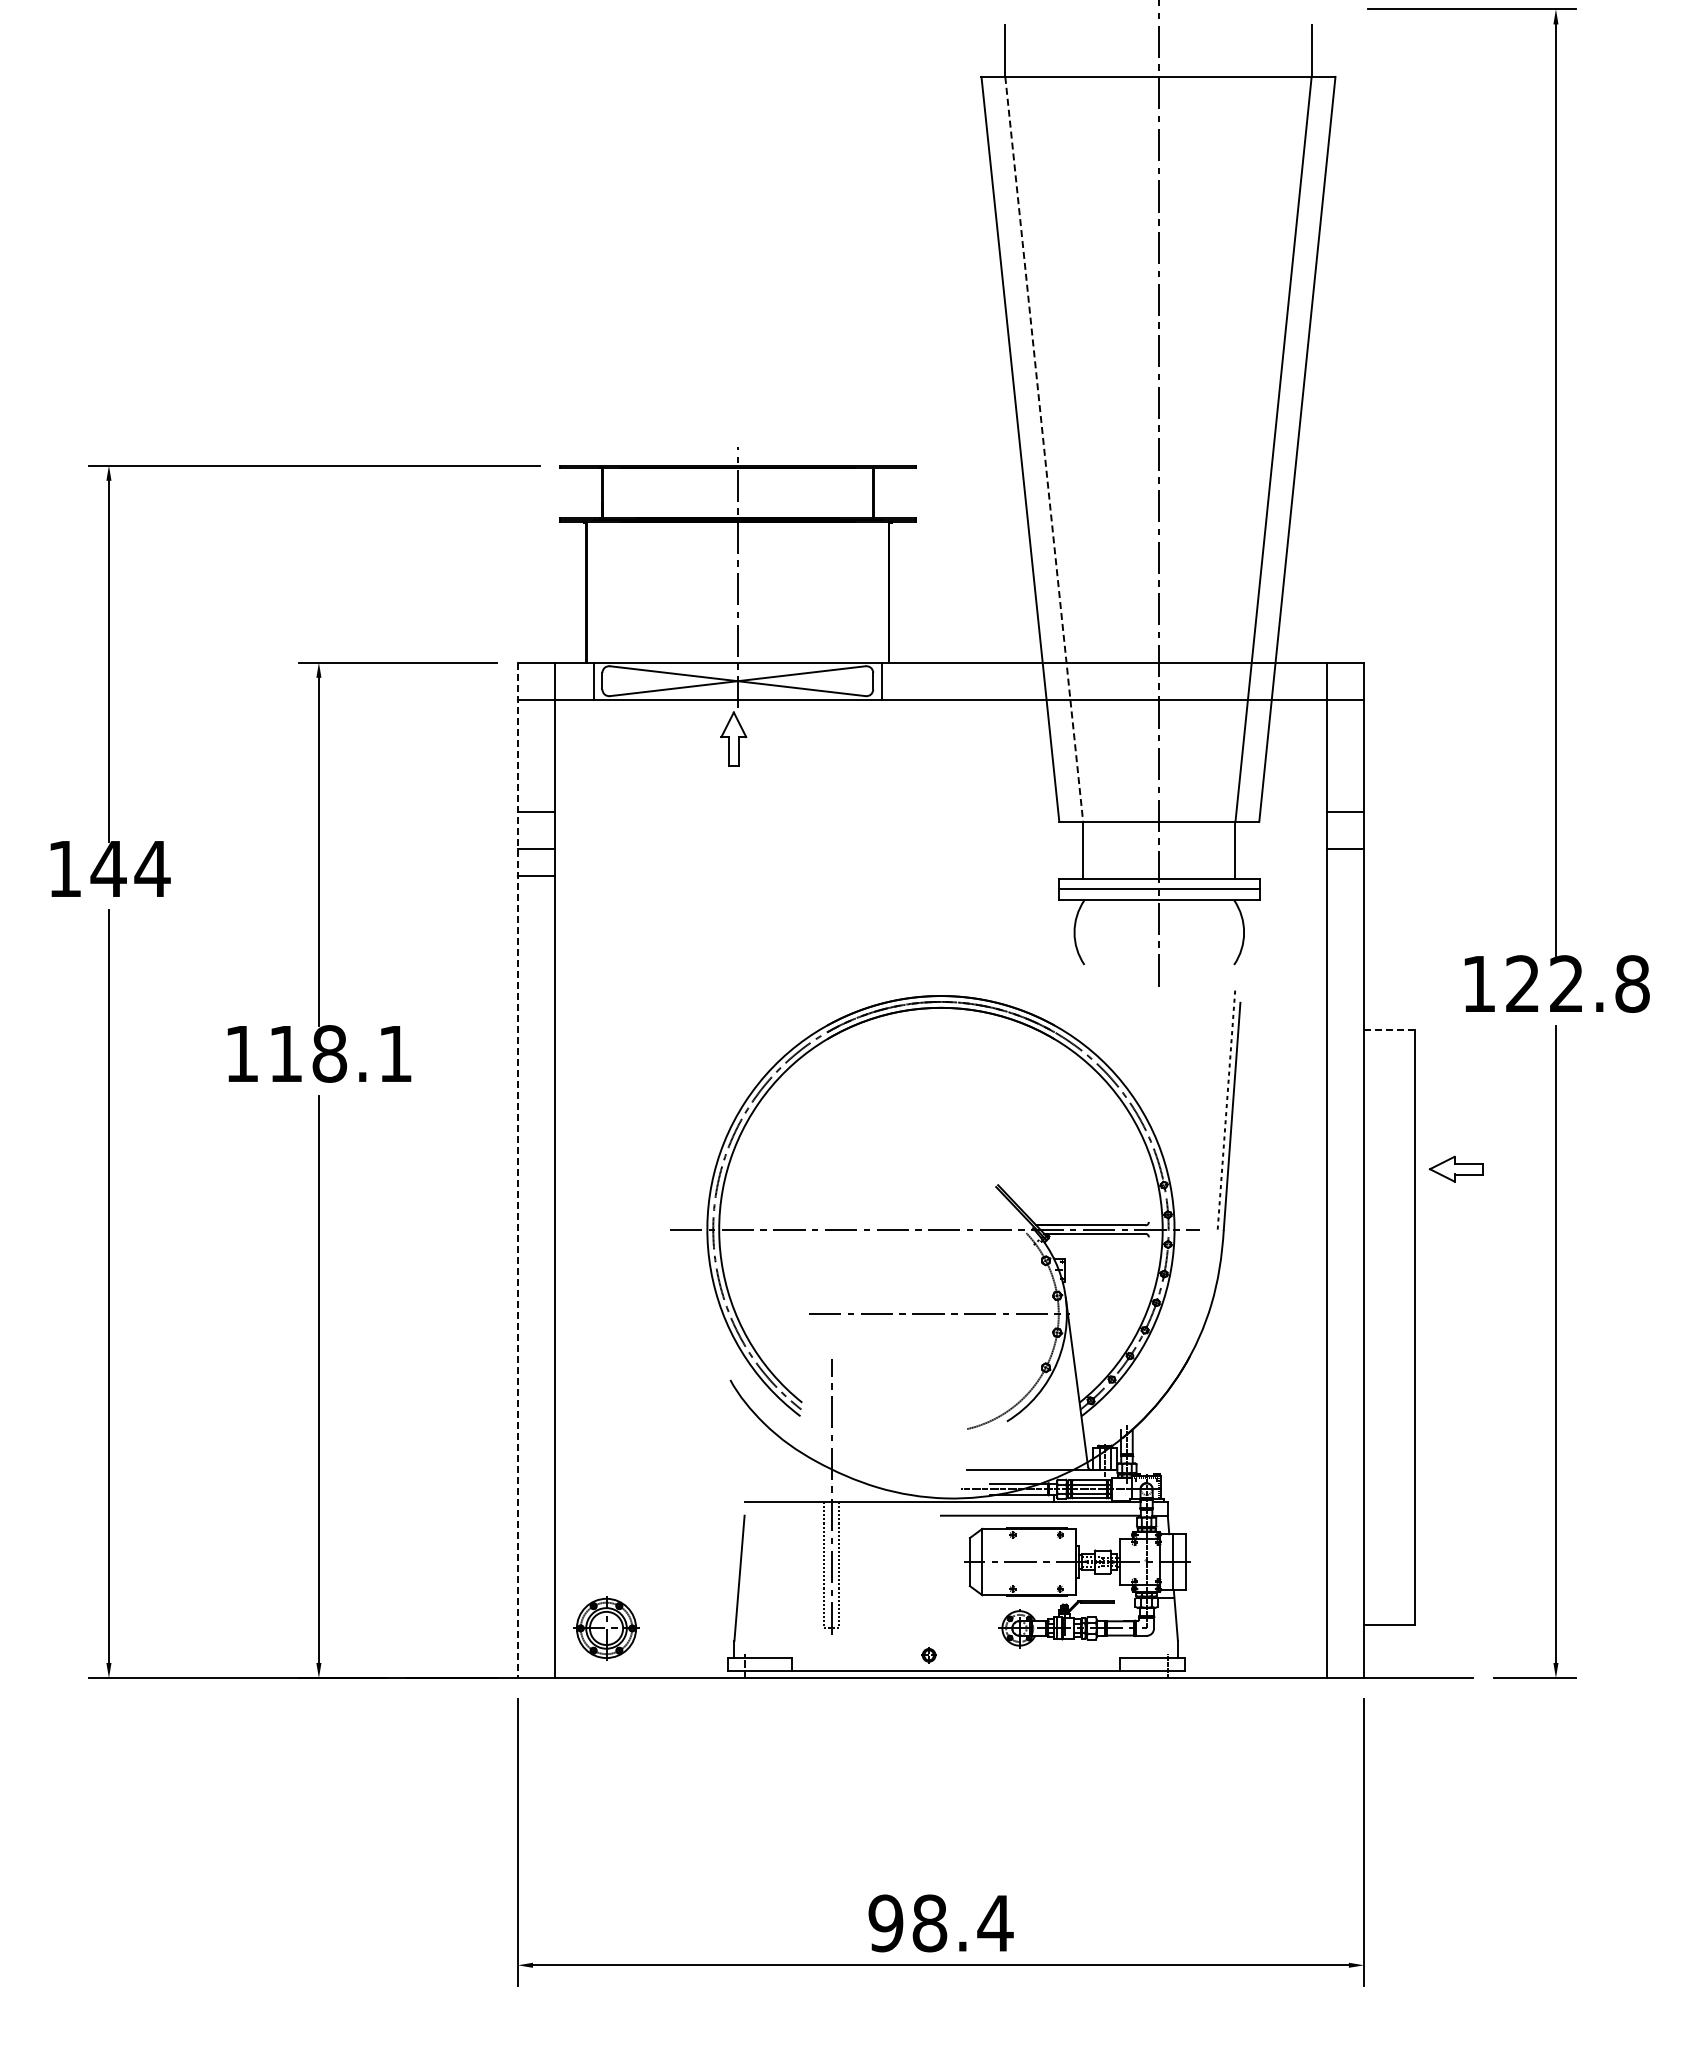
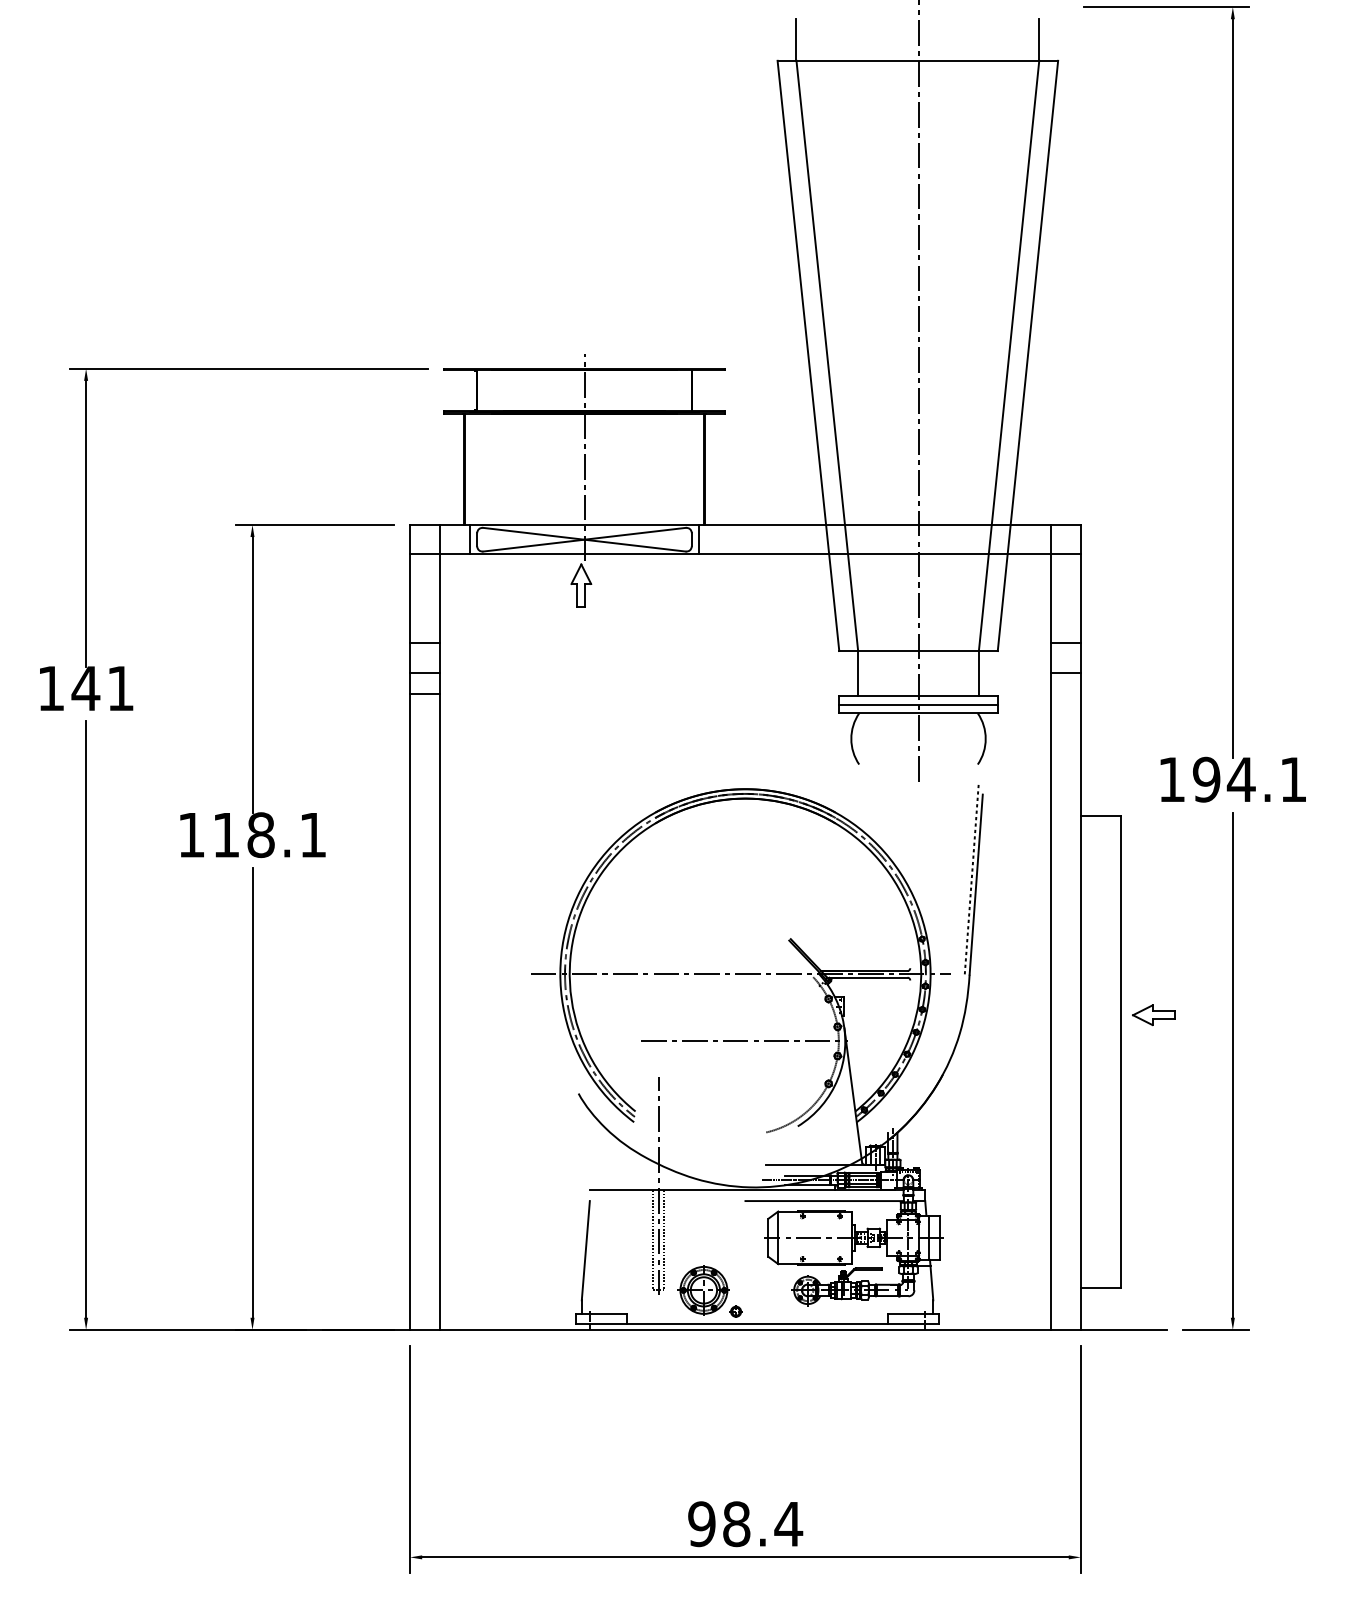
line: (1044, 449) -> (827, 356), dashed -> solid
text: (152, 868) -> (120, 688), 144 -> 141
text: (1577, 983) -> (1249, 779), 122.8 -> 194.1
line: (1389, 1029) -> (1100, 815), dashed -> solid
part: (1455, 1168) -> (1153, 1014), moved
line: (517, 1170) -> (409, 927), dashed -> solid
part: (606, 1628) -> (703, 1290), moved

